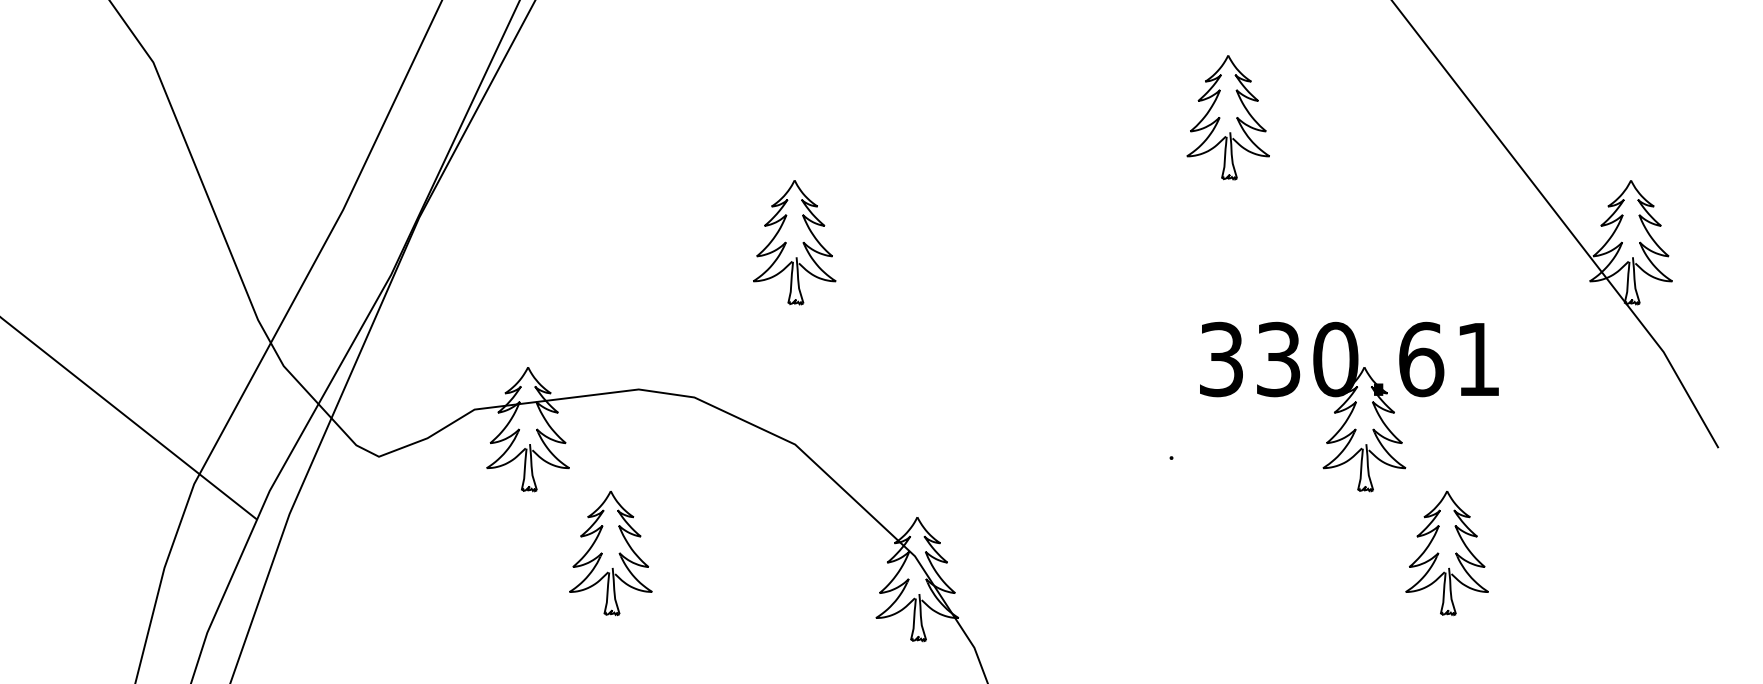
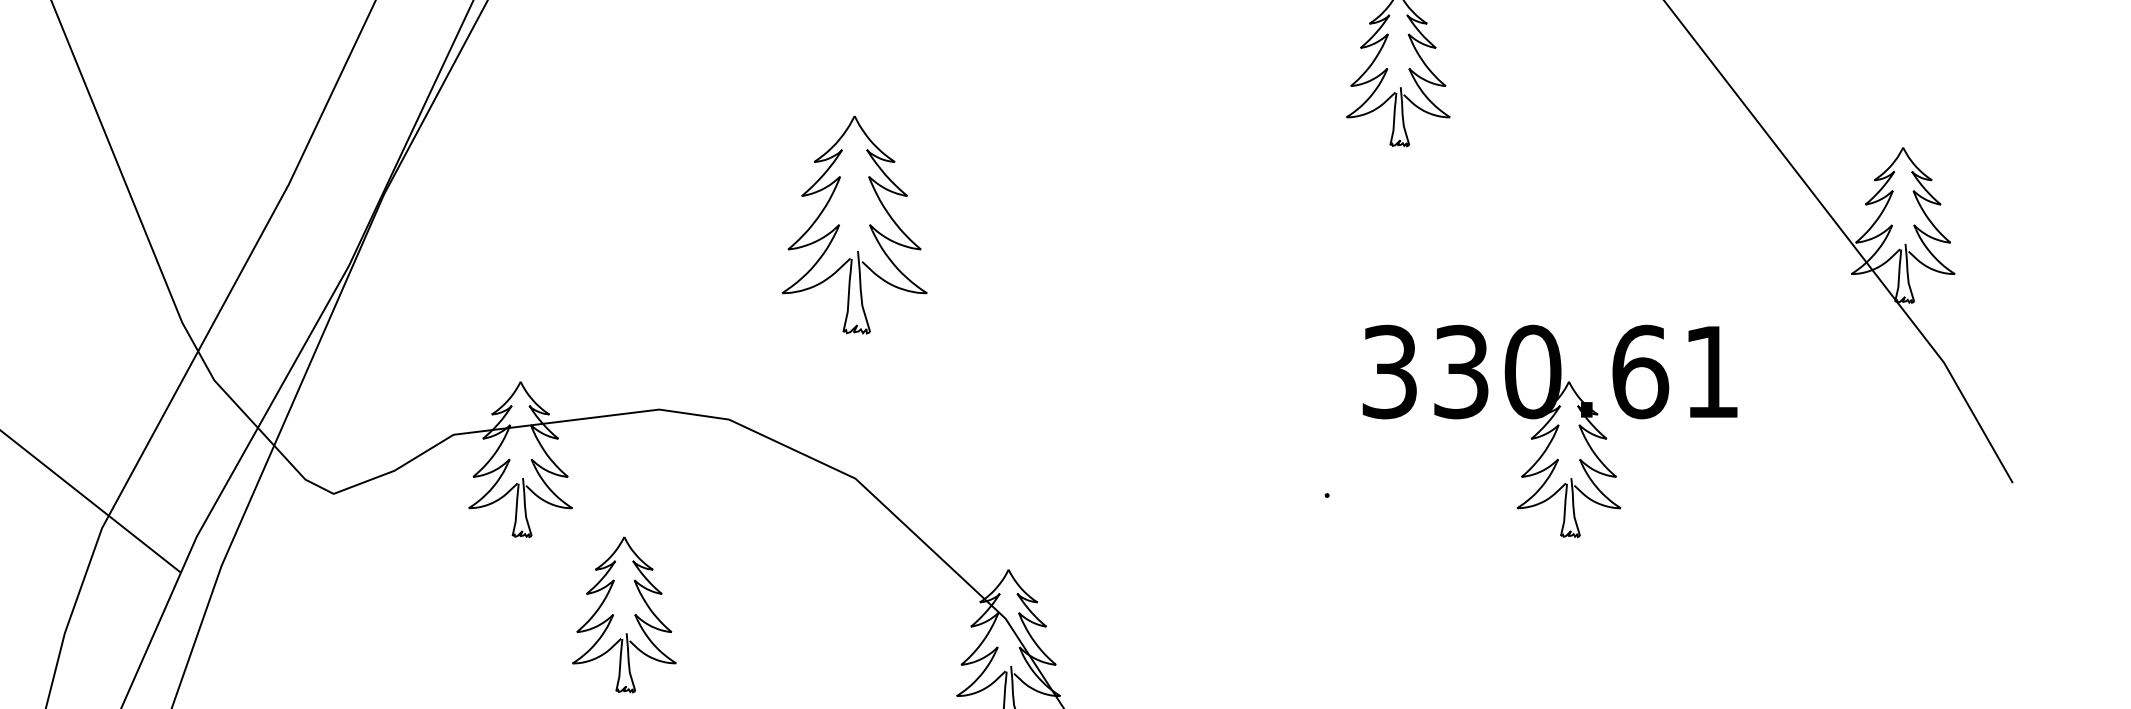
part: (794, 242) -> (854, 225), size x1.4
part: (1446, 553) -> (1671, 615), removed

